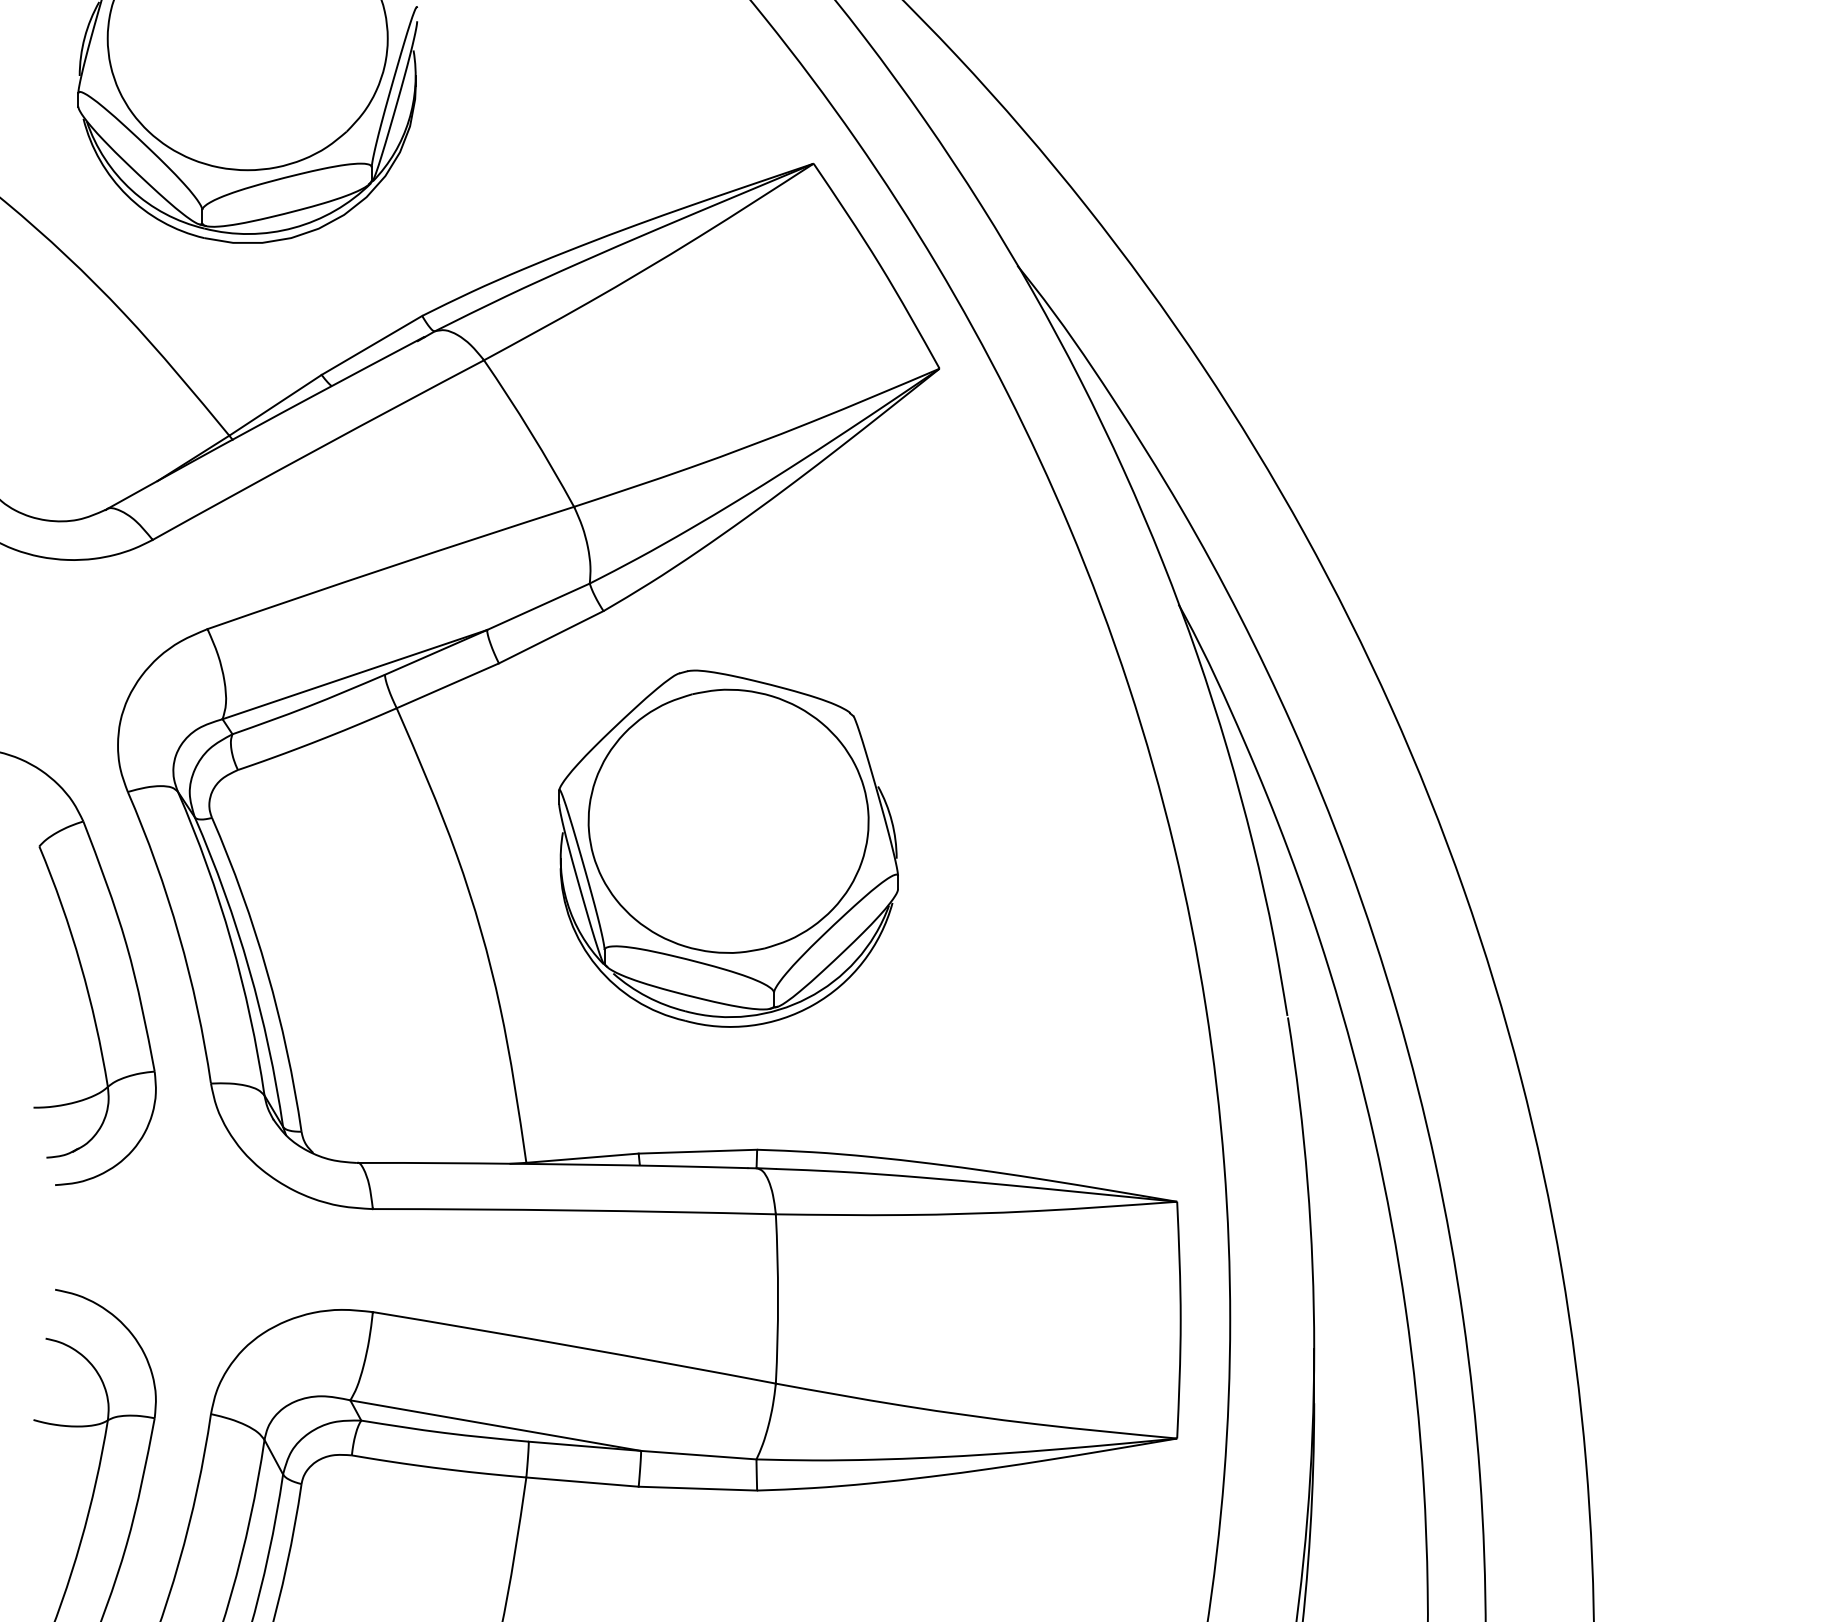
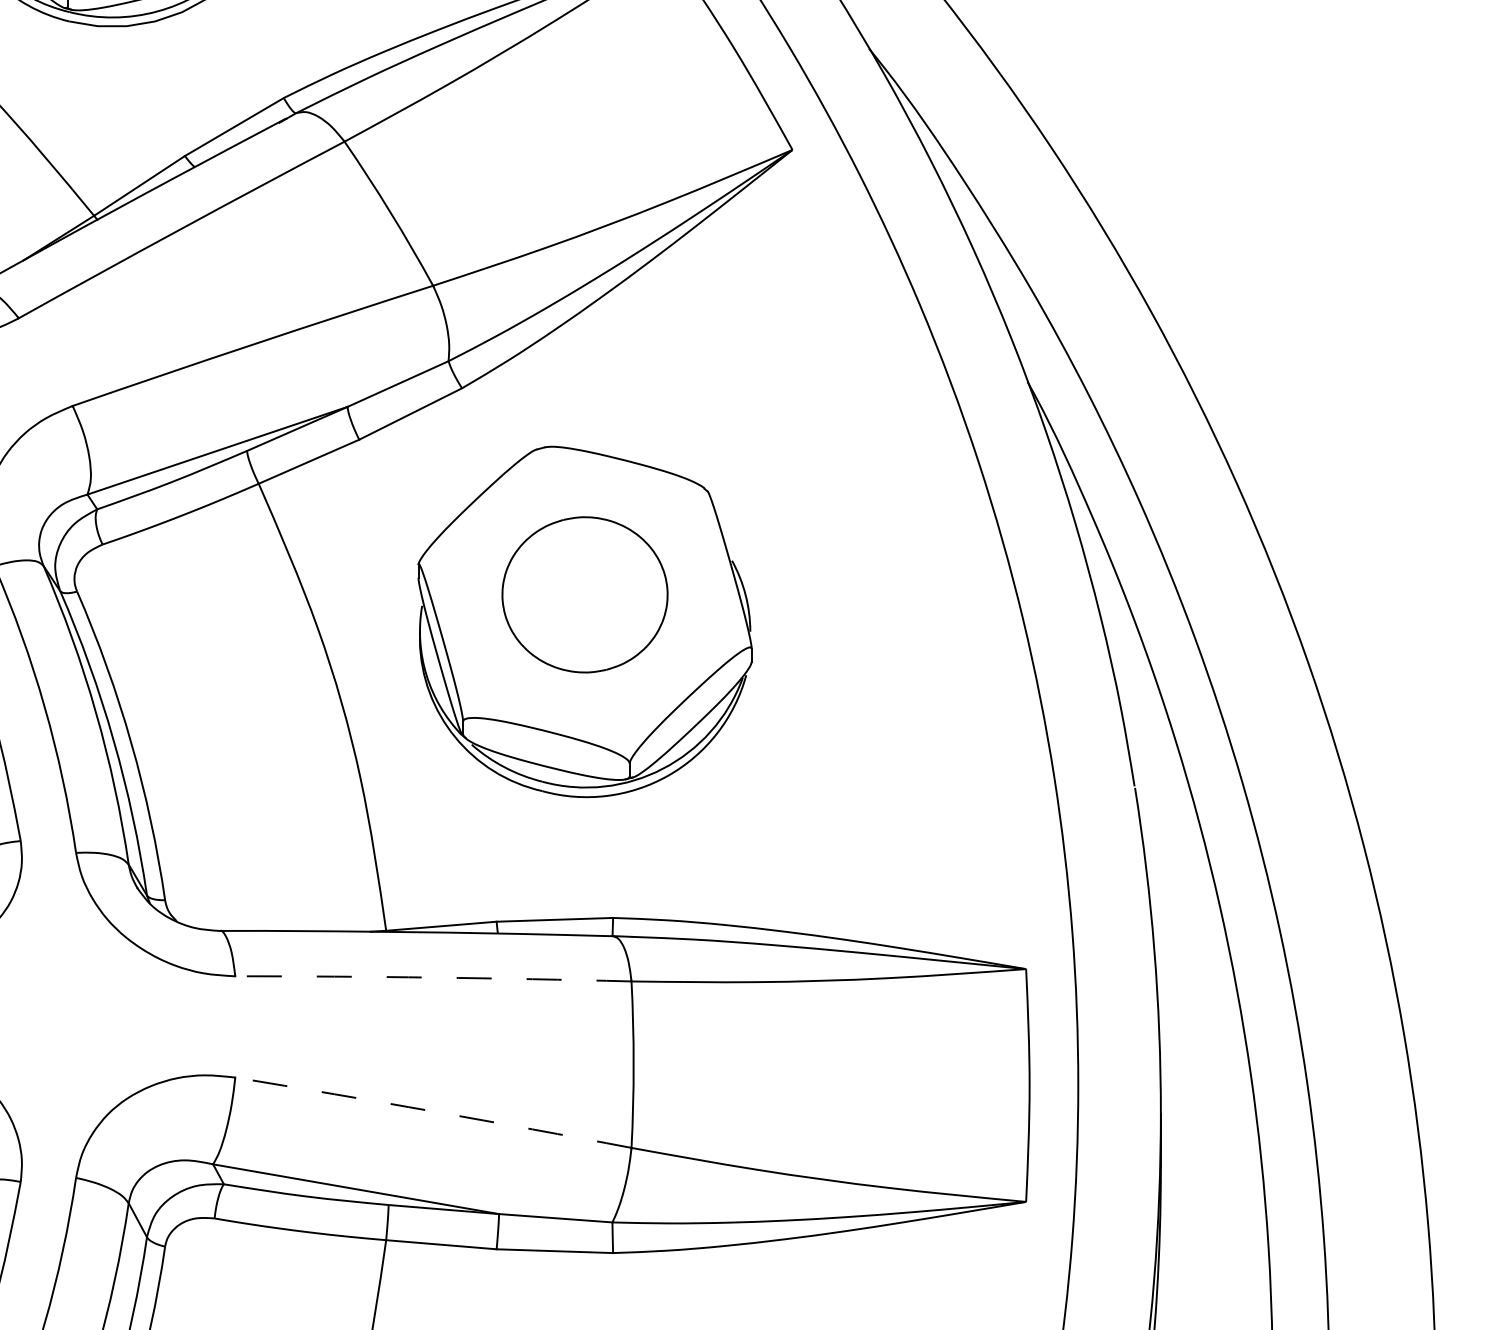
part: (728, 820) -> (584, 594), size x0.6
arc: (574, 1210) -> (433, 977), solid -> dashed
arc: (574, 1346) -> (433, 1111), solid -> dashed

